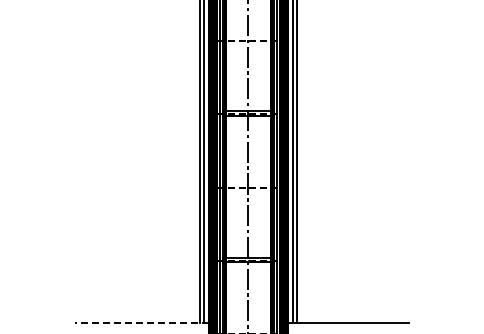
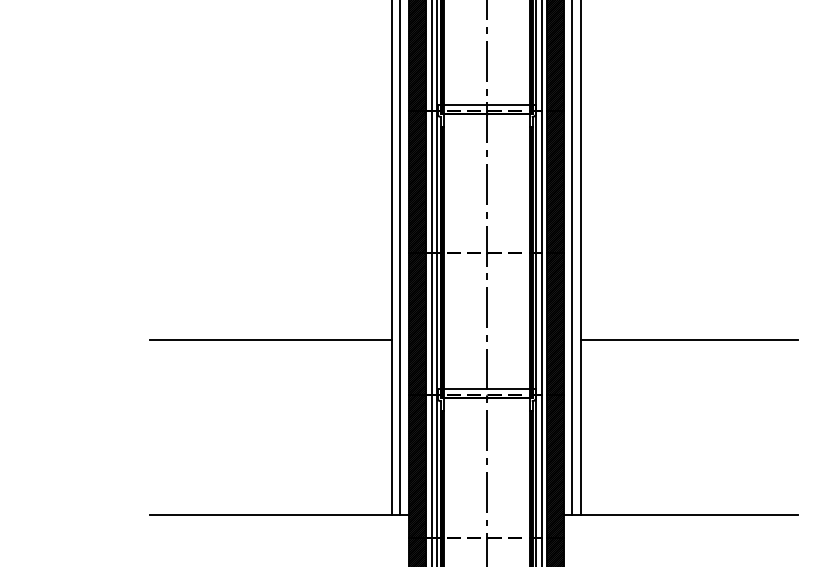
line: (136, 232) -> (269, 340), added
line: (353, 232) -> (690, 340), added
line: (141, 322) -> (279, 514), dashed -> solid

